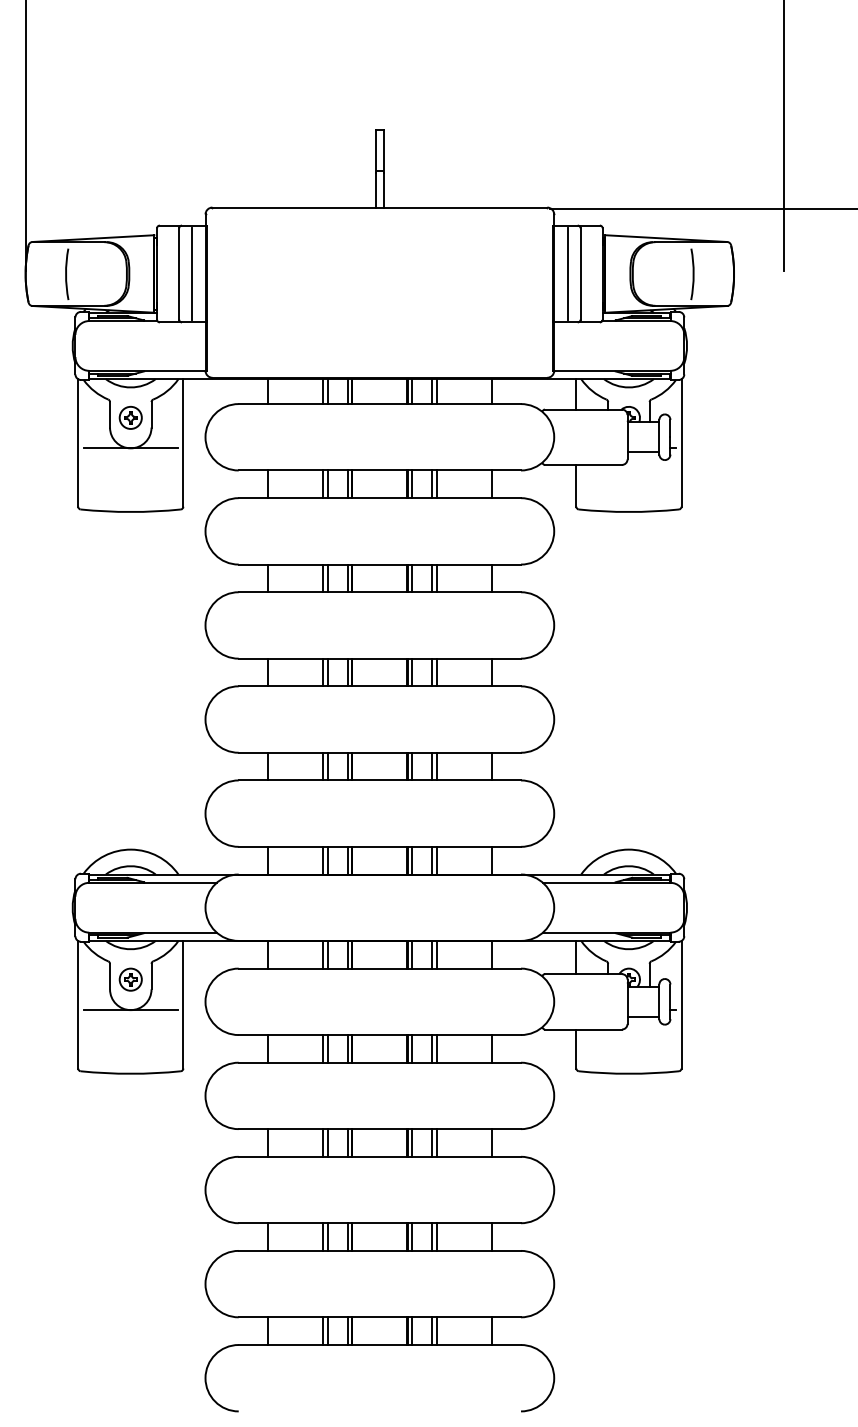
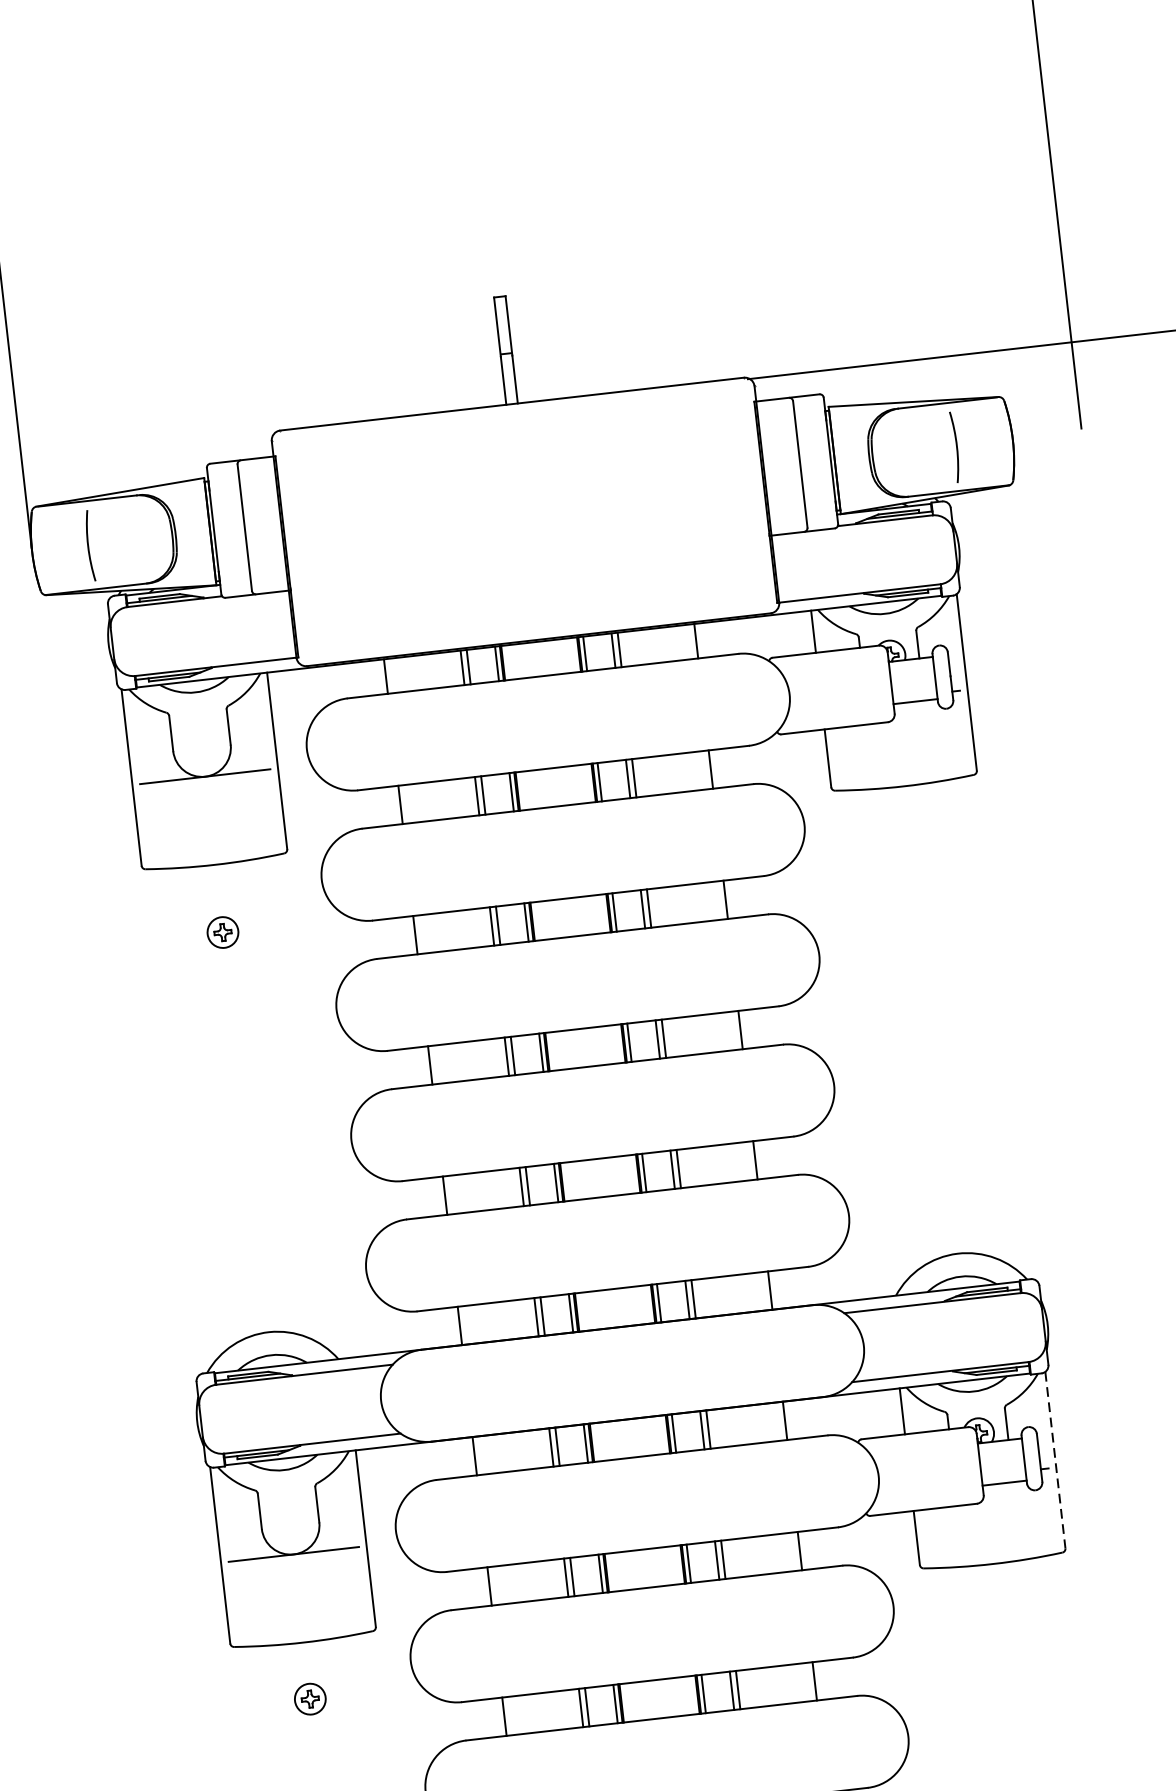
line: (191, 273) -> (261, 525), removed
line: (568, 273) -> (783, 465), removed
part: (130, 417) -> (222, 932), moved
part: (130, 979) -> (309, 1698), moved
line: (681, 1004) -> (1055, 1459), solid -> dashed

